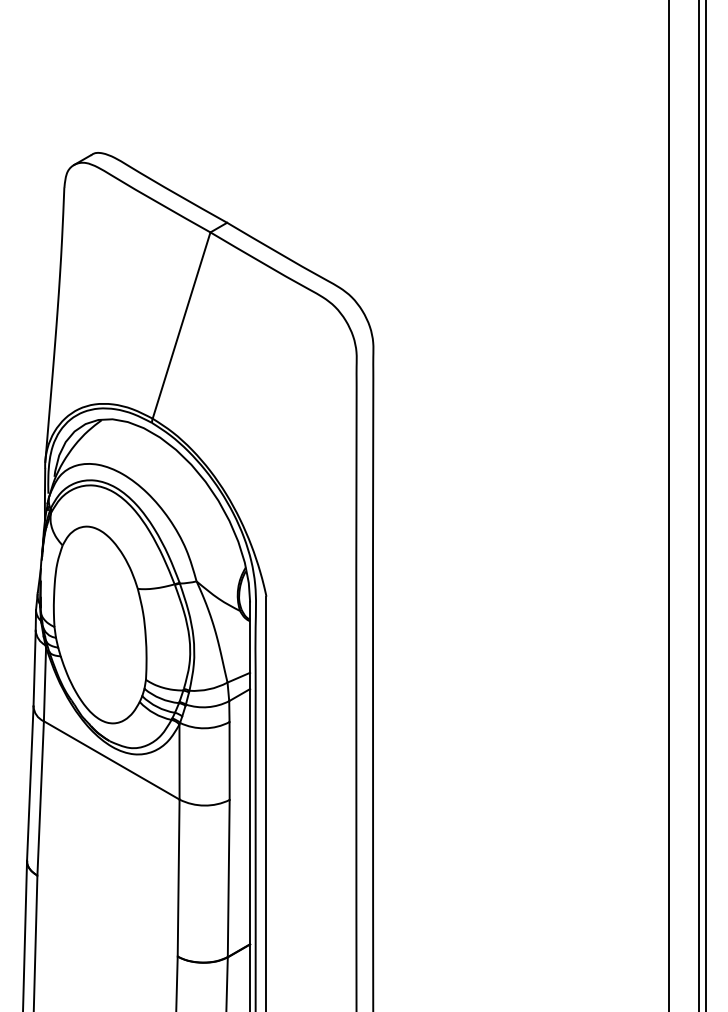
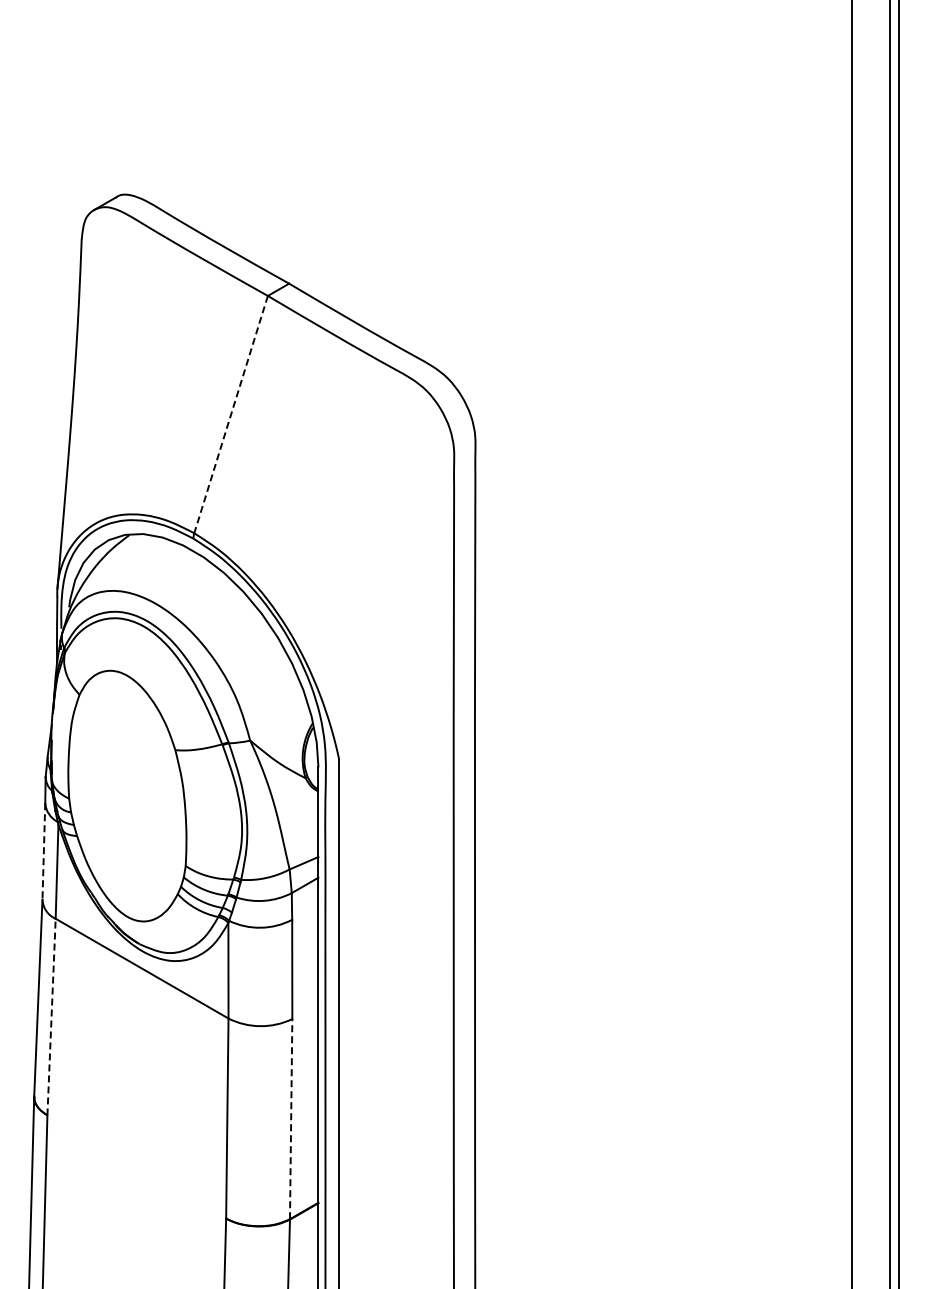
line: (181, 326) -> (230, 415), solid -> dashed
line: (34, 668) -> (43, 851), solid -> dashed
line: (40, 797) -> (51, 1016), solid -> dashed
line: (228, 878) -> (291, 1118), solid -> dashed

